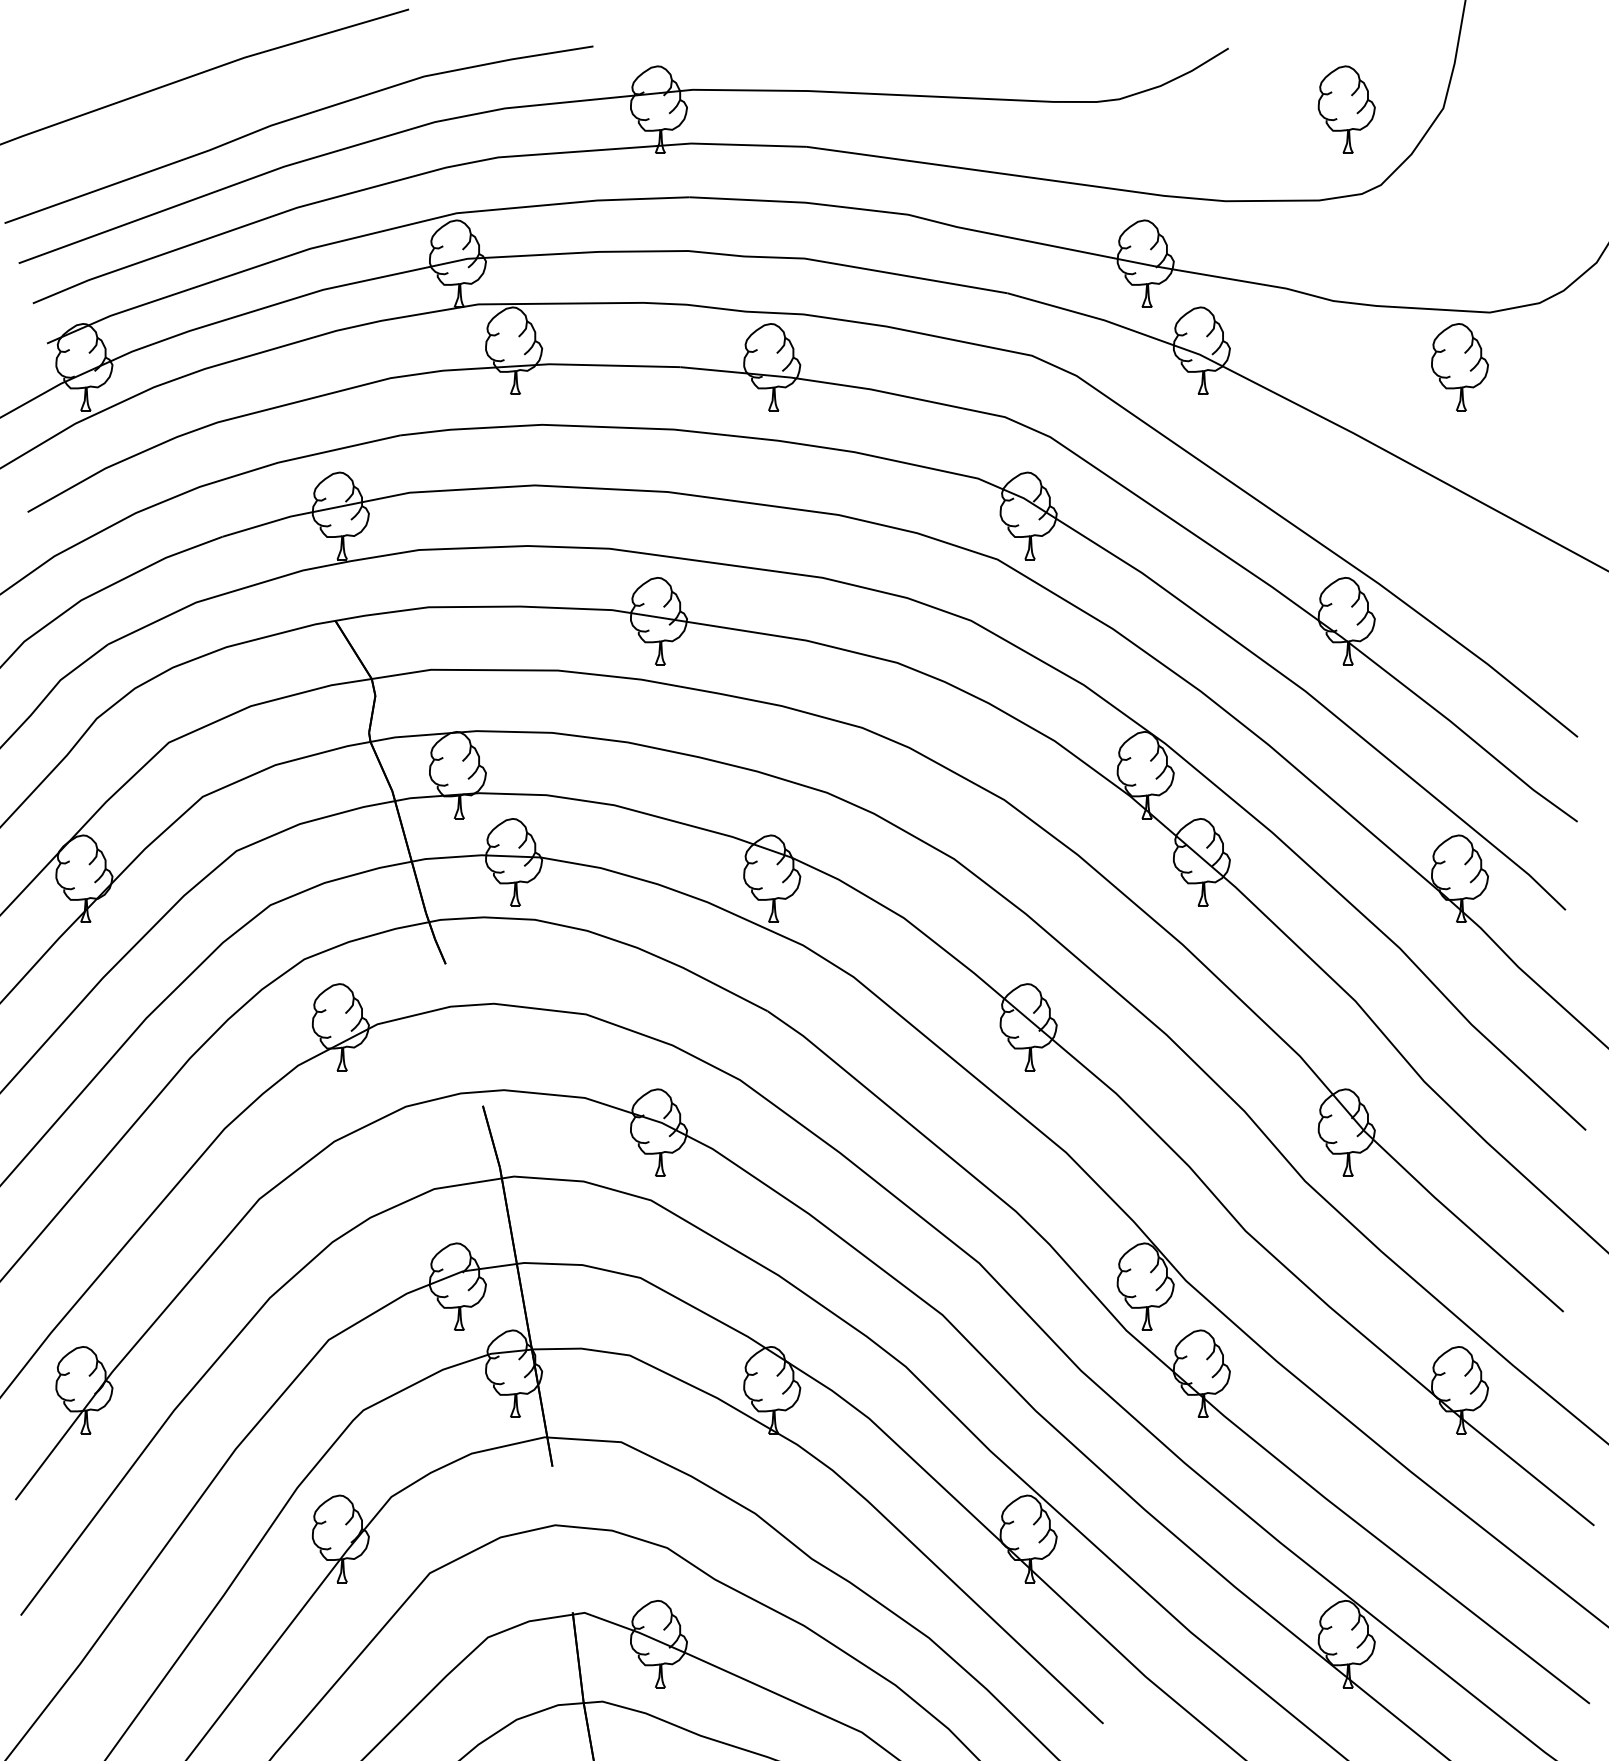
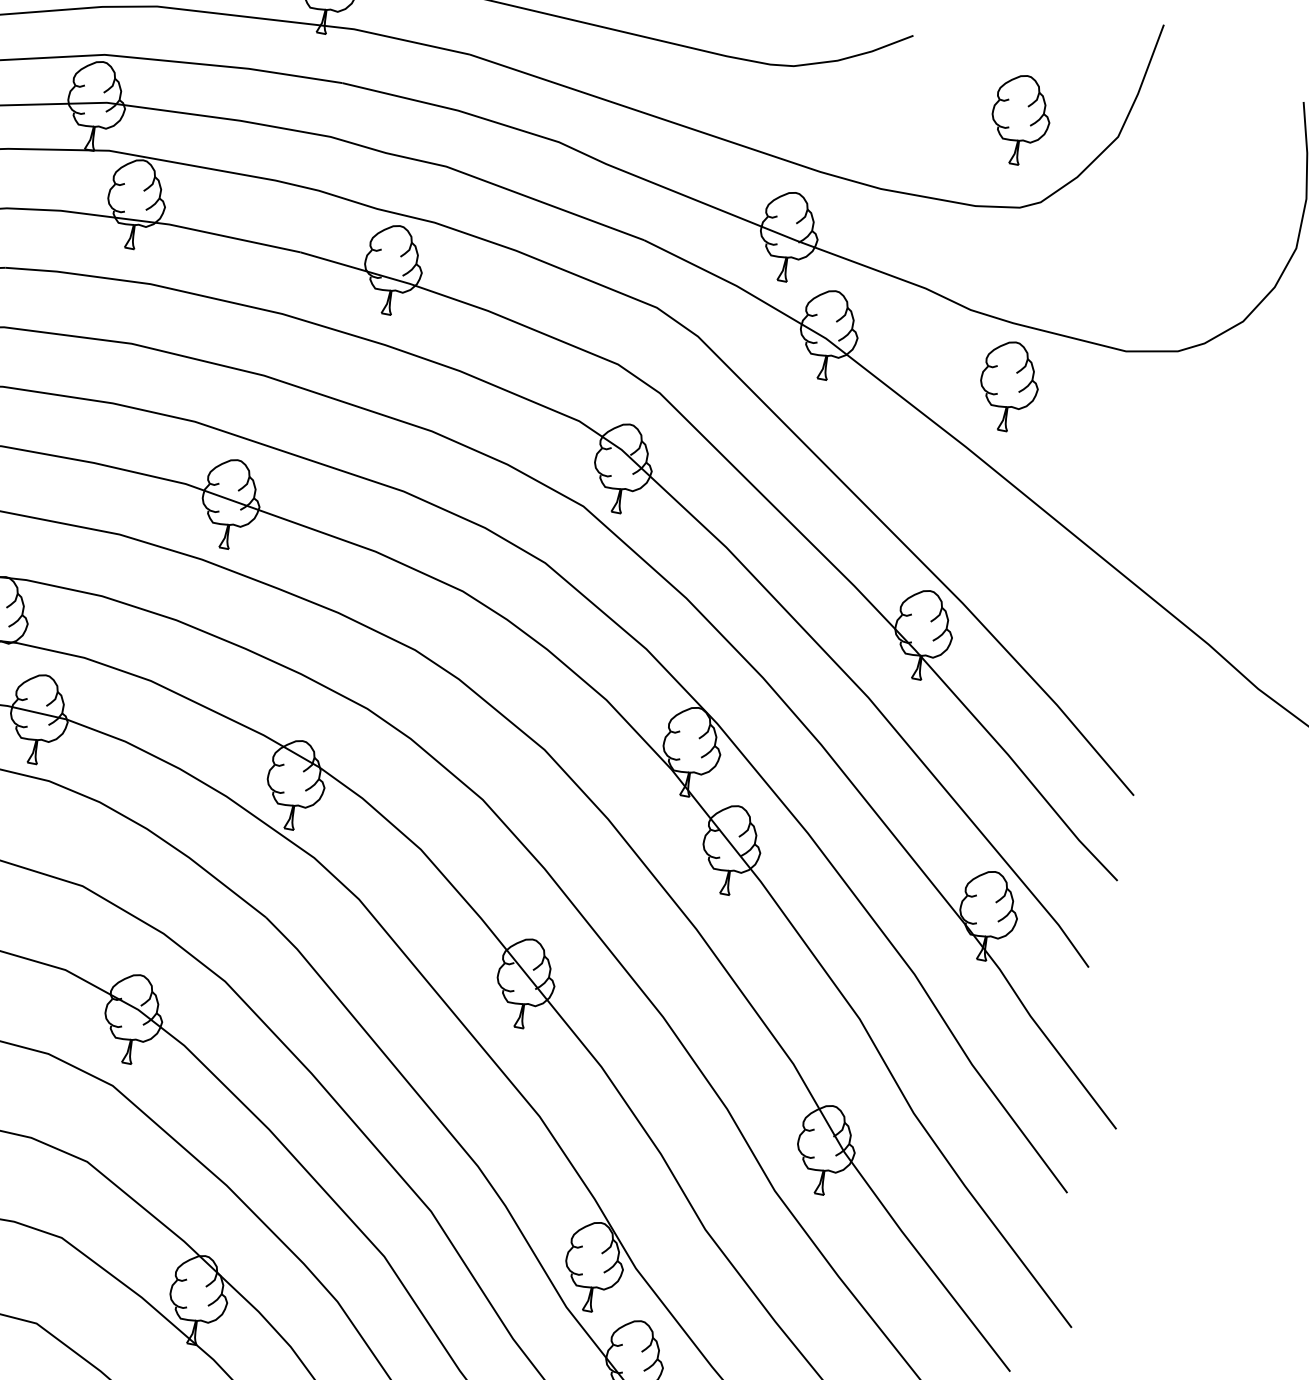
part: (1459, 367) -> (1008, 386), moved

